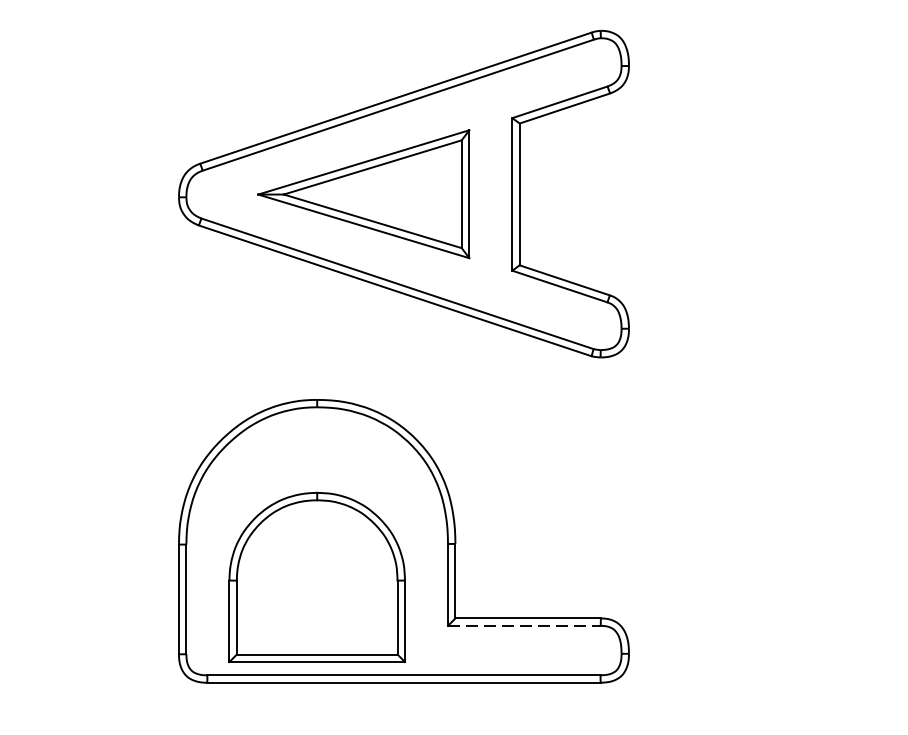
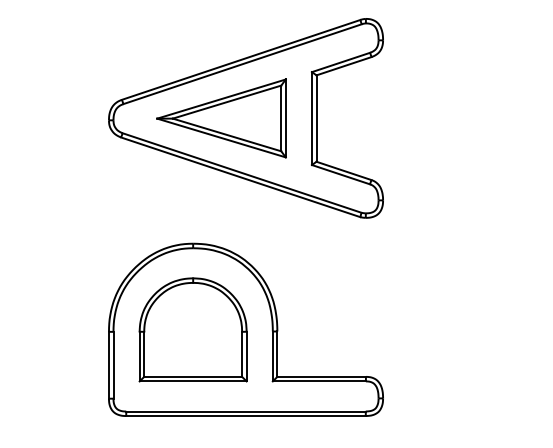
part: (316, 576) -> (192, 329), moved
line: (524, 626) -> (319, 381), dashed -> solid

